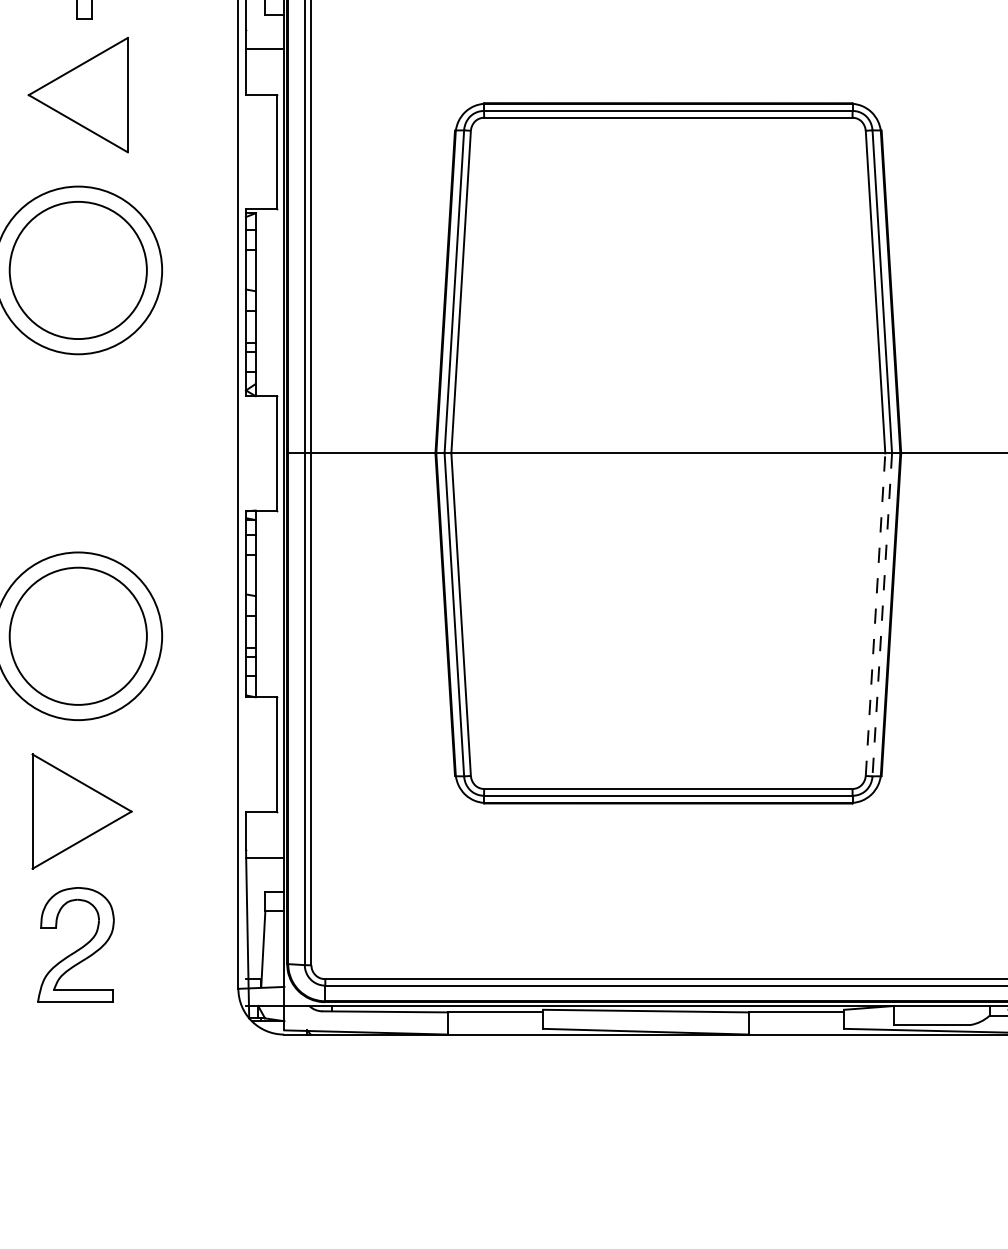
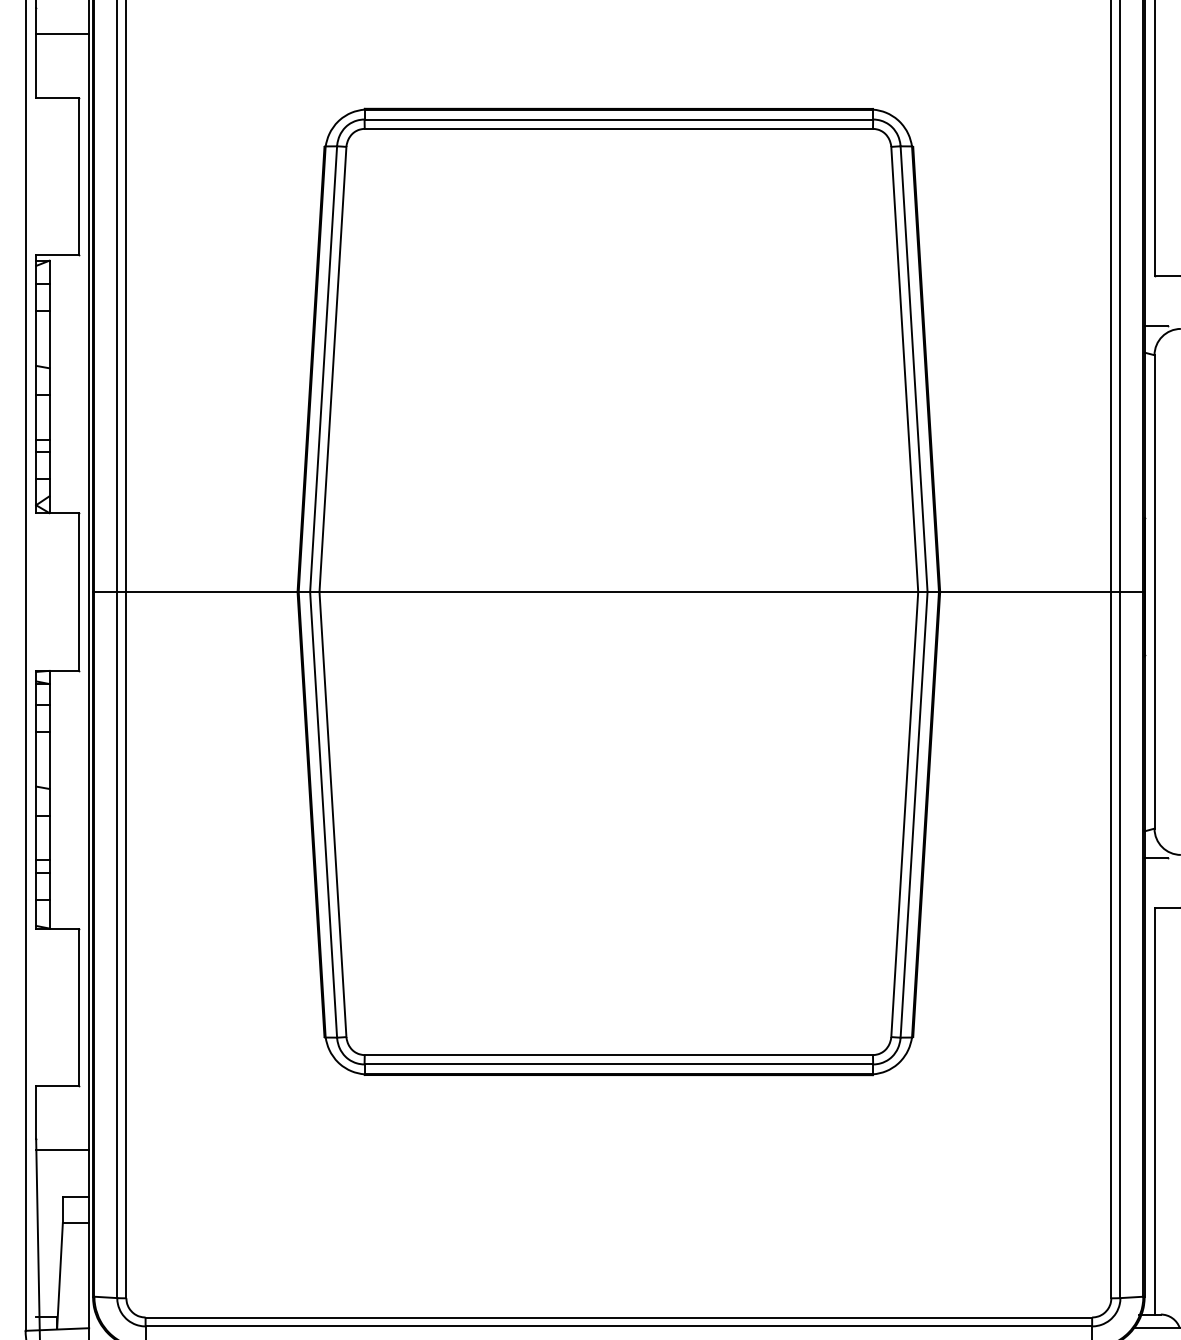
line: (875, 614) -> (904, 814), dashed -> solid
line: (882, 614) -> (914, 814), dashed -> solid

